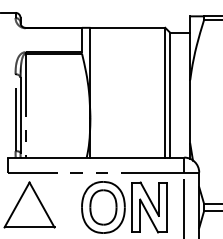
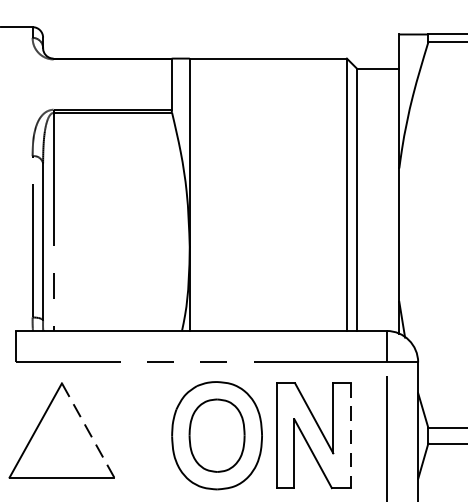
line: (42, 205) -> (89, 431), solid -> dashed
line: (167, 207) -> (351, 435), solid -> dashed

